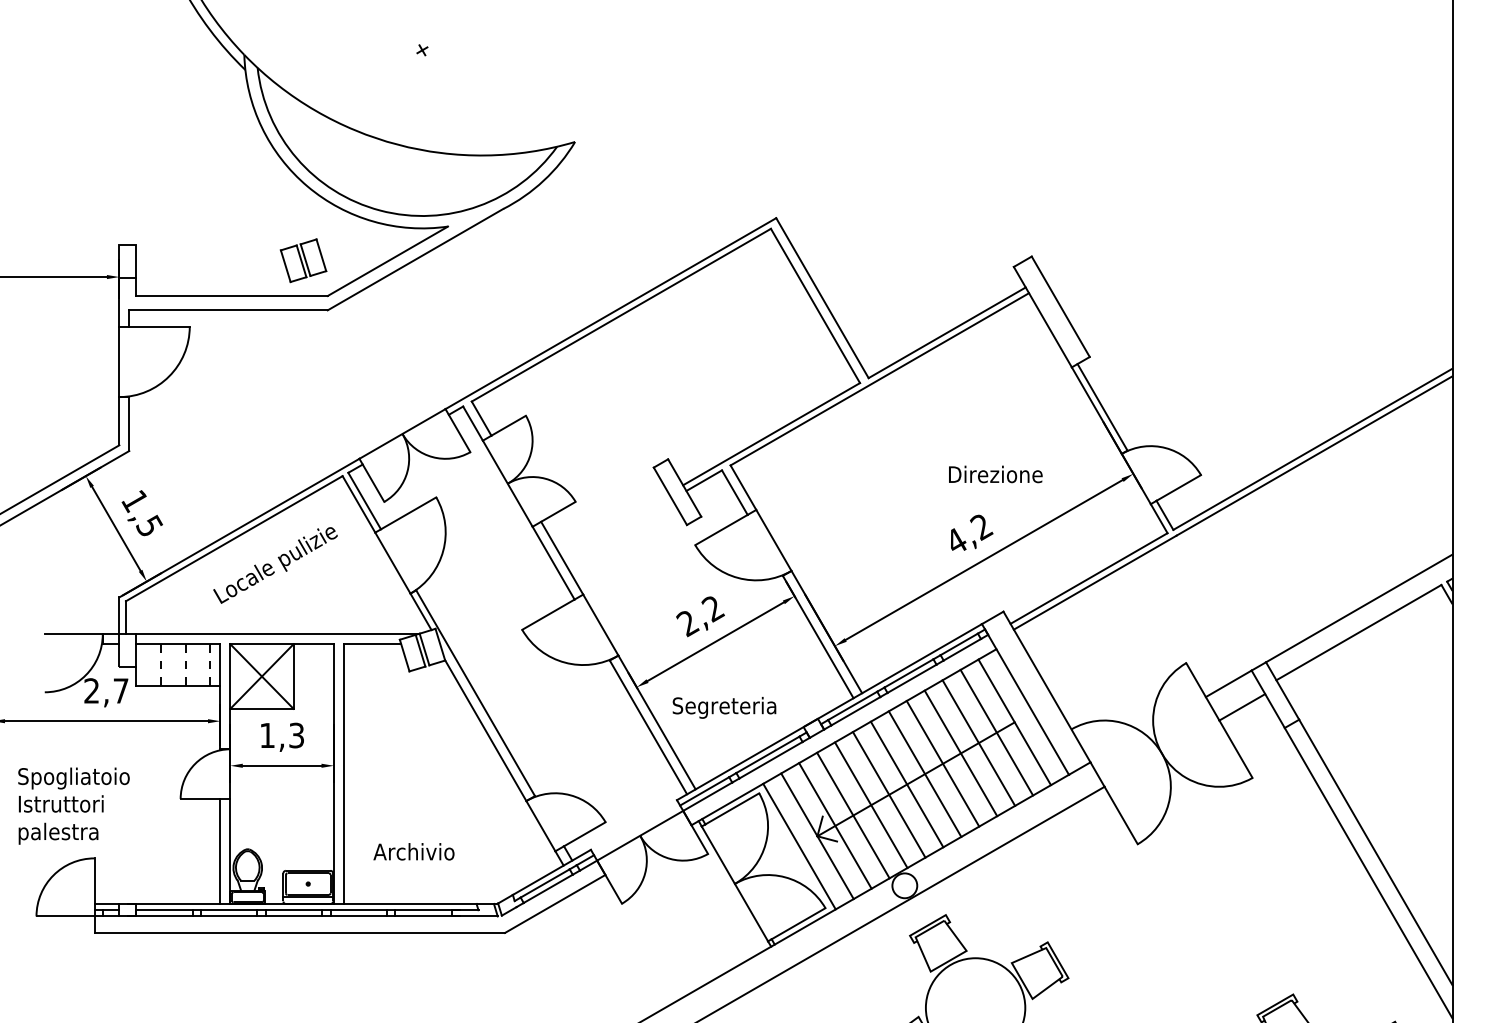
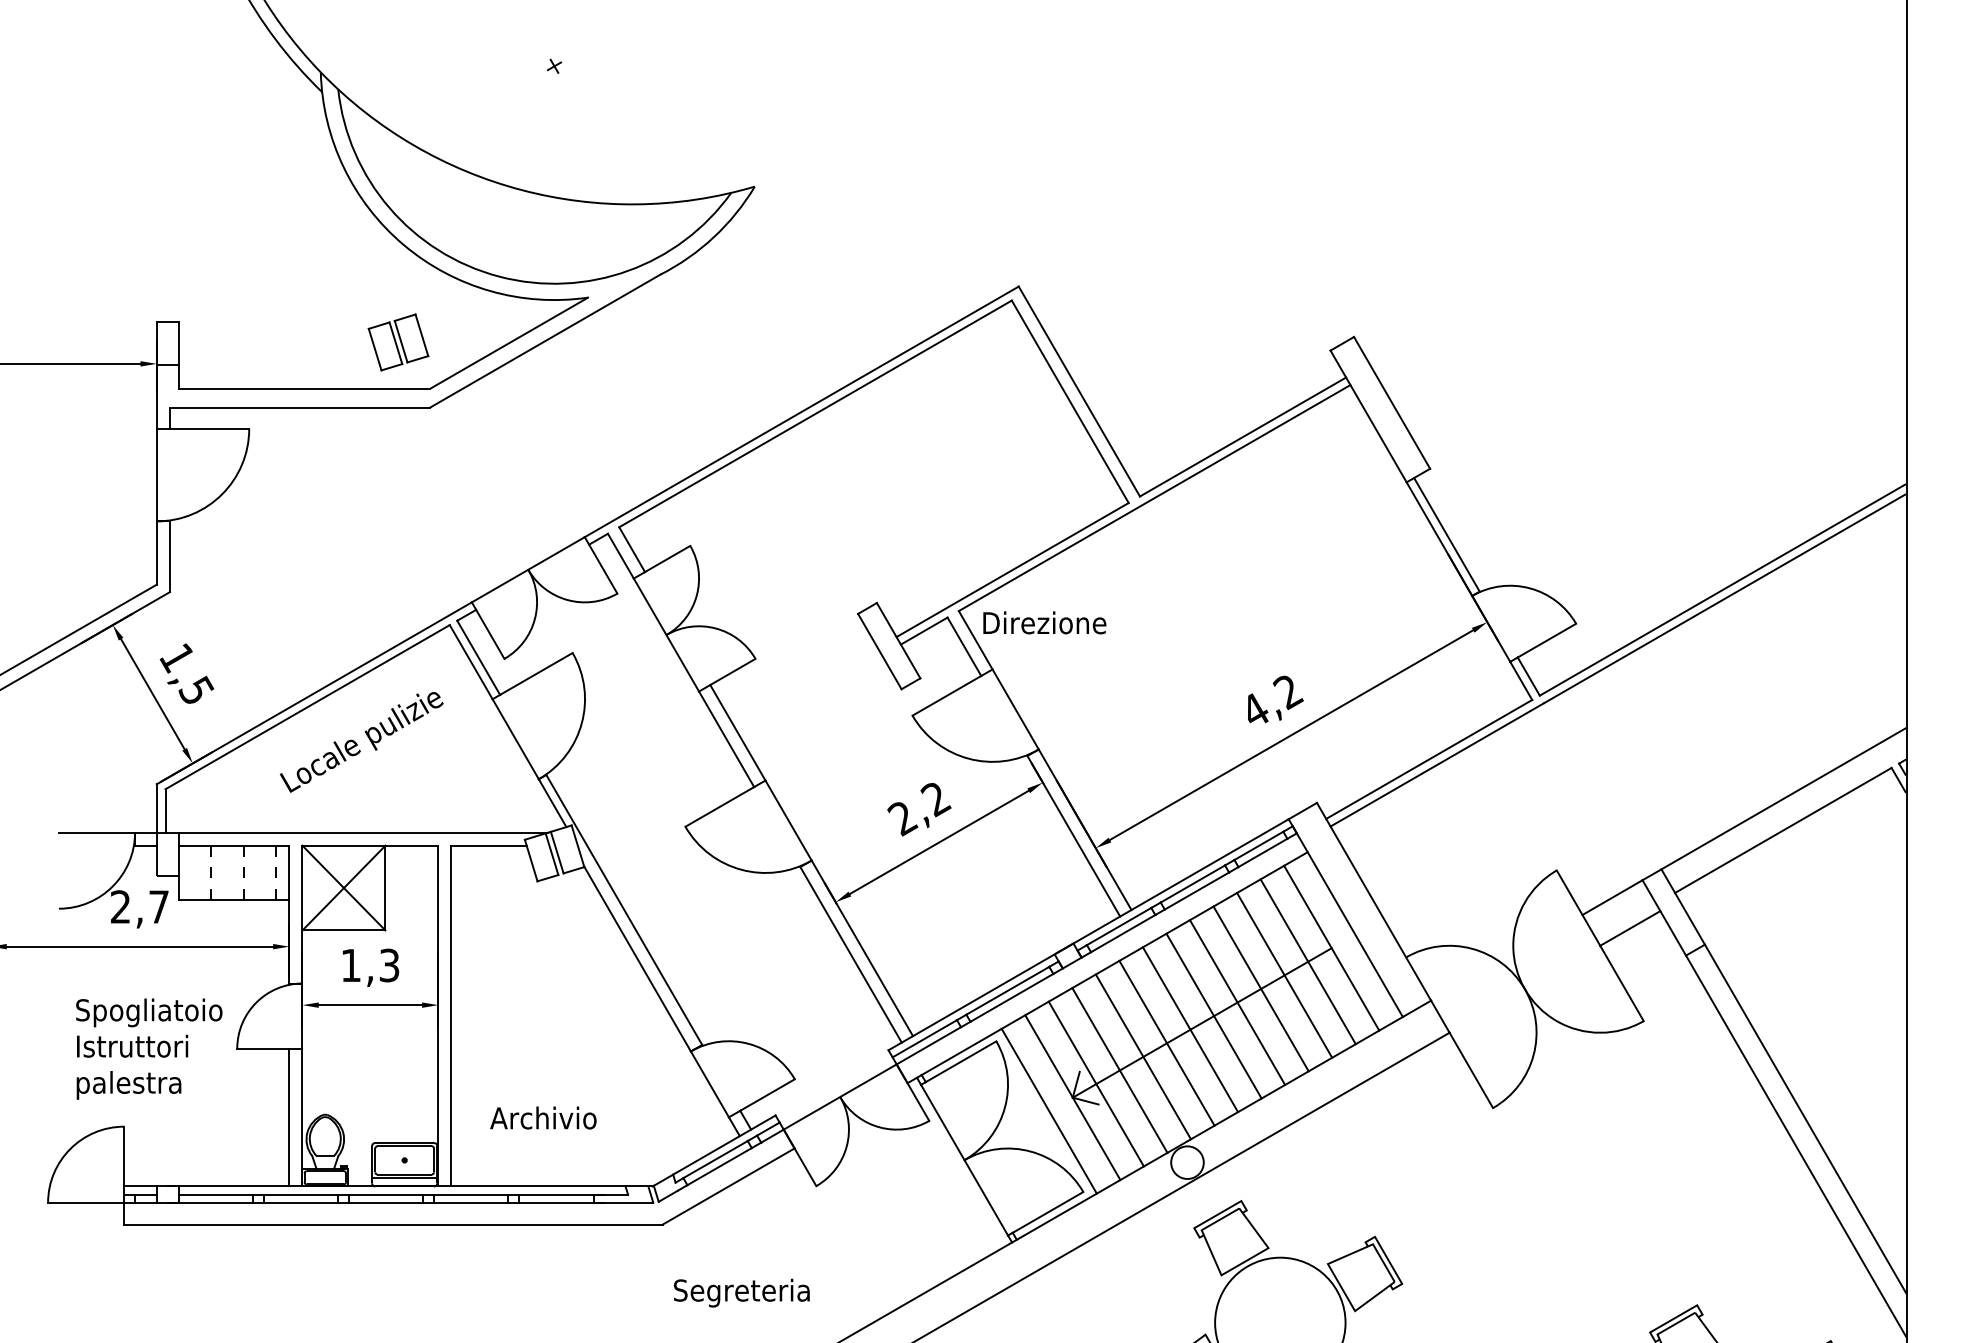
text: (995, 474) -> (1044, 622), moved
text: (724, 707) -> (741, 1292), moved
text: (74, 805) -> (149, 1048), moved

